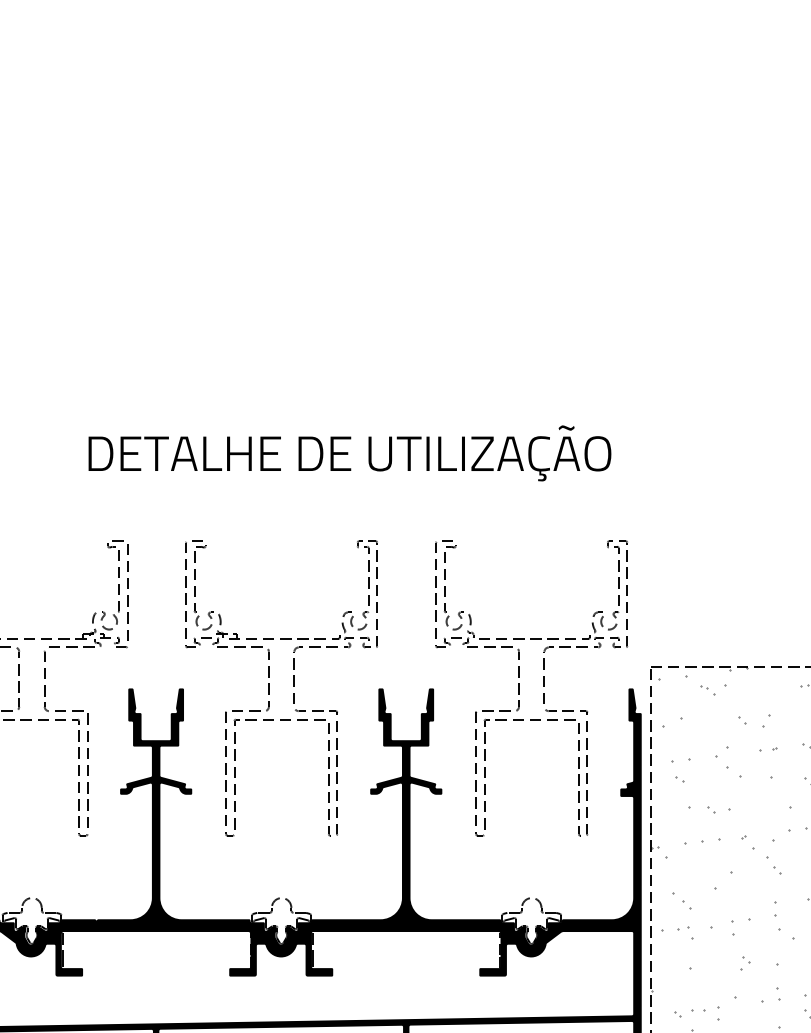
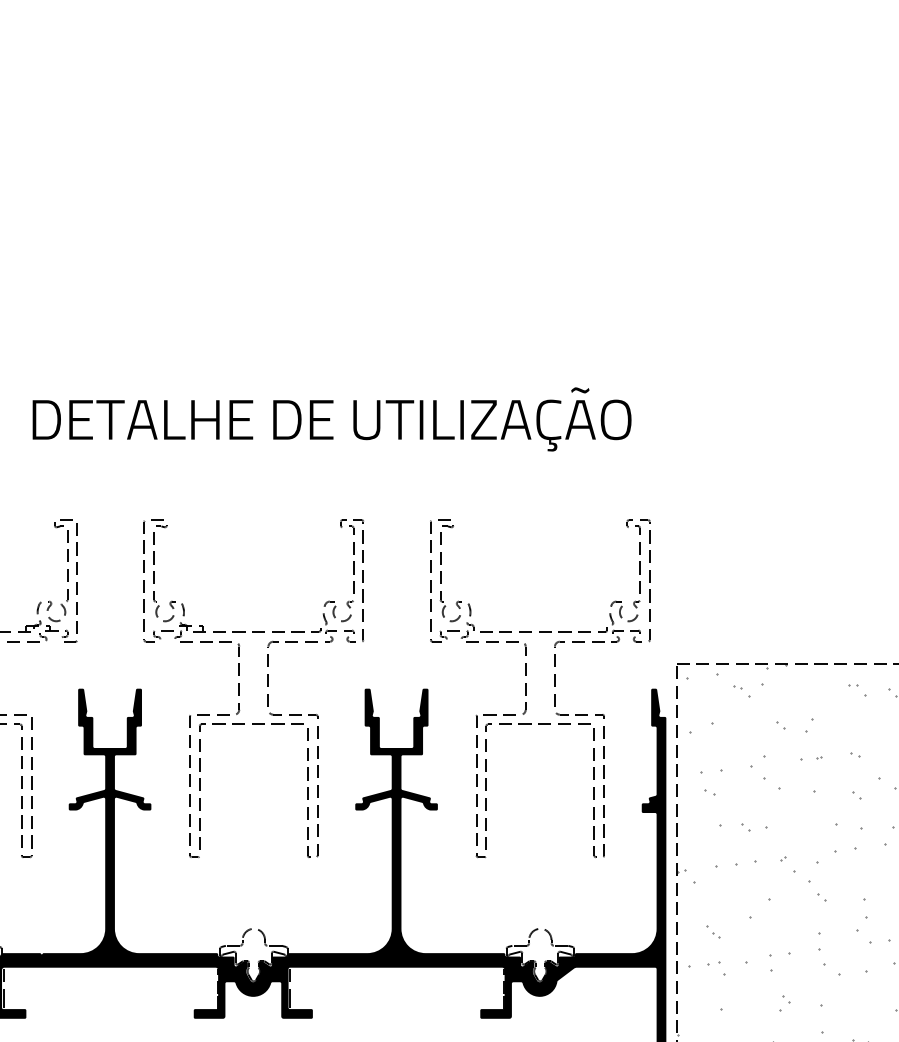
part: (682, 900) -> (713, 931), size x0.62

